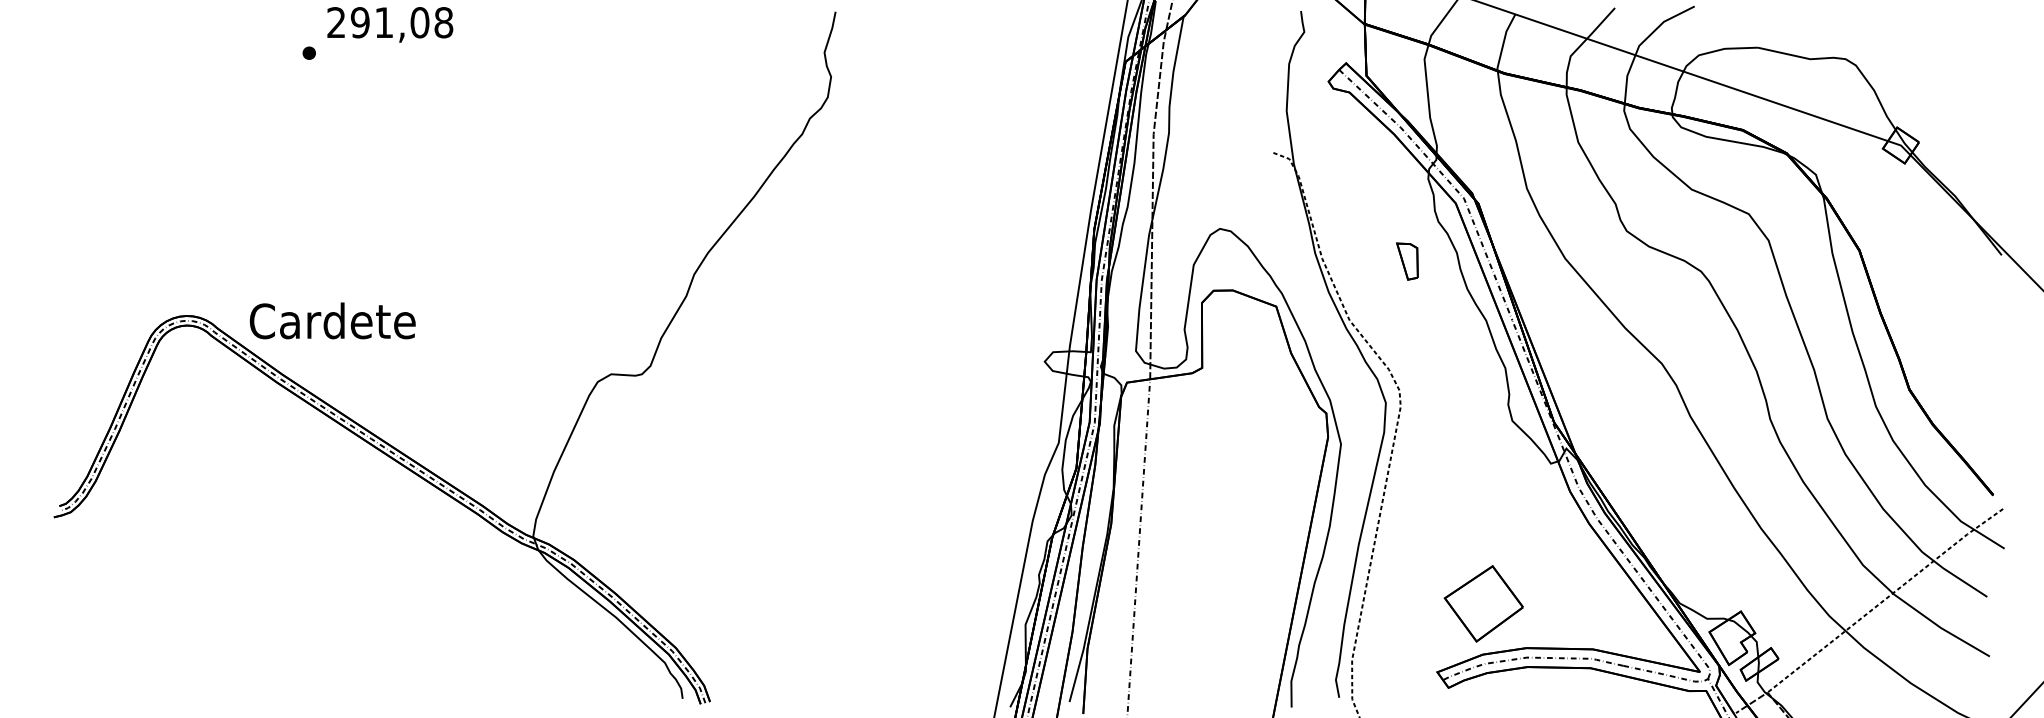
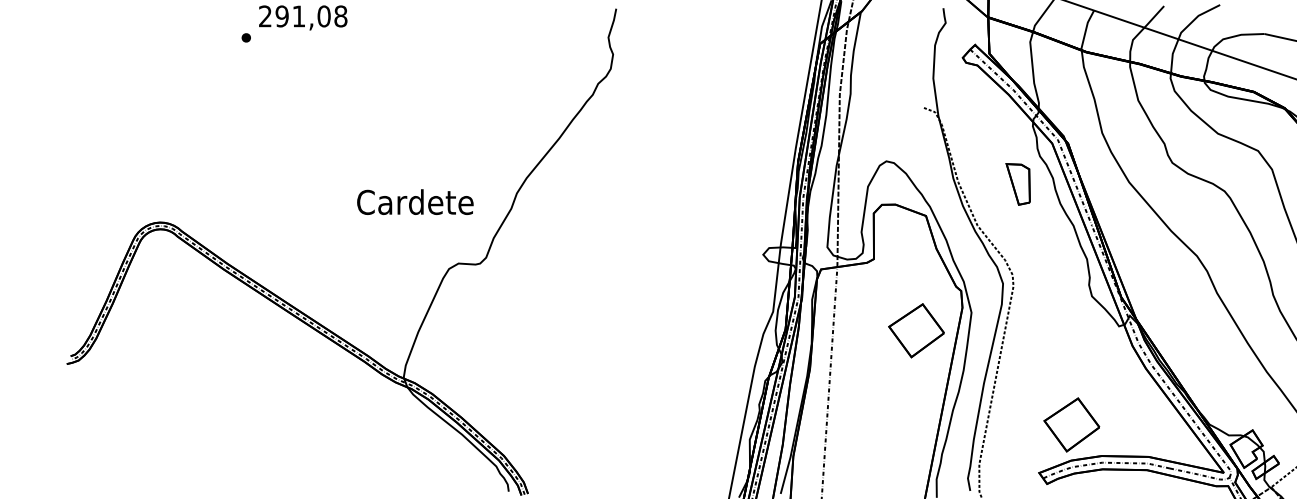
part: (1407, 261) -> (1018, 184), size x1.6
text: (332, 320) -> (415, 201), moved
part: (1262, 469) -> (916, 330), added

